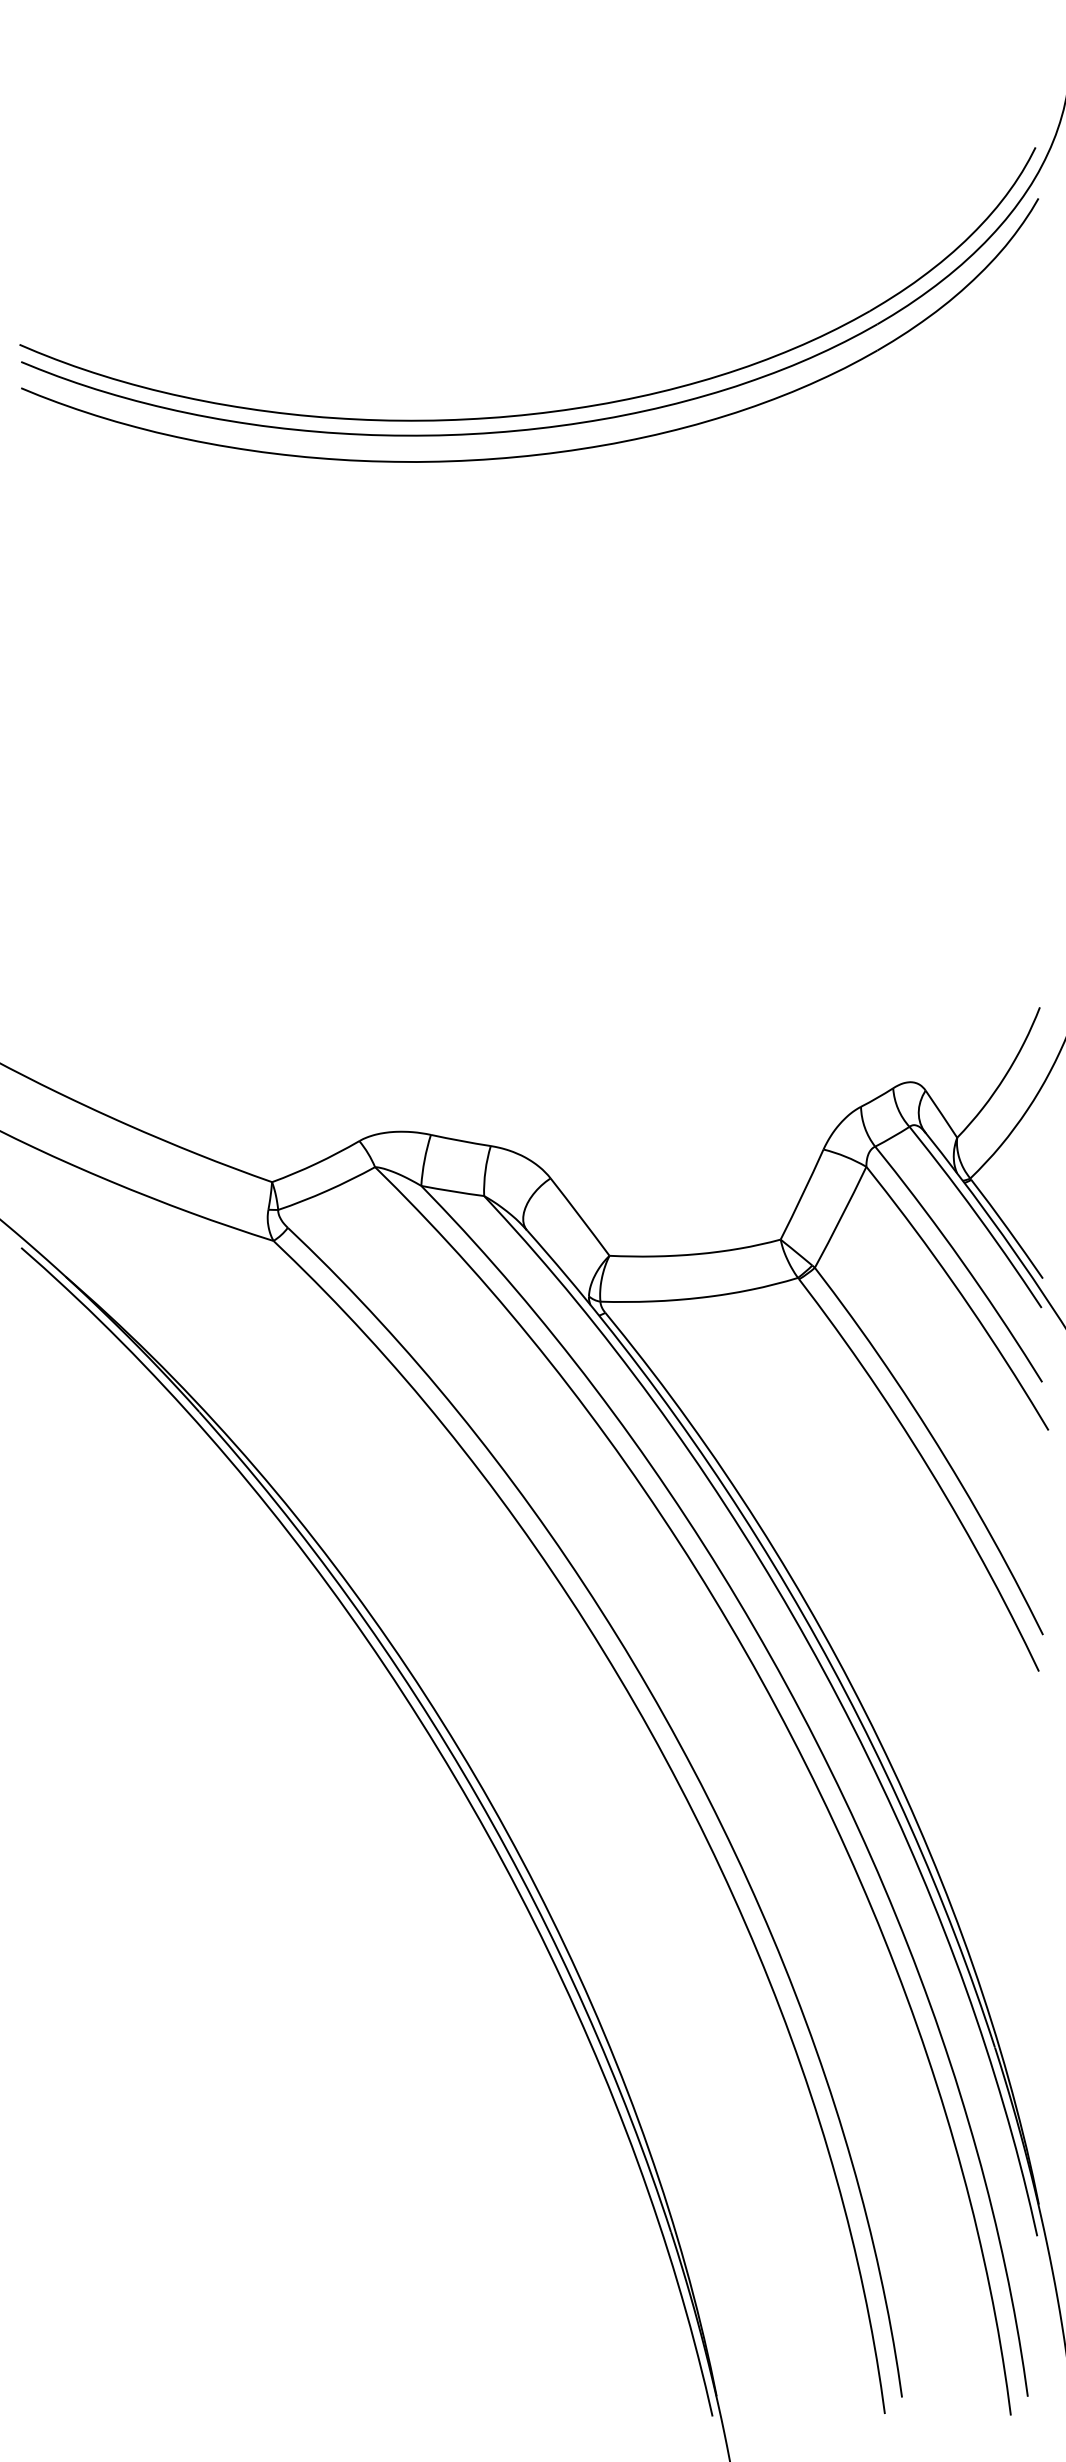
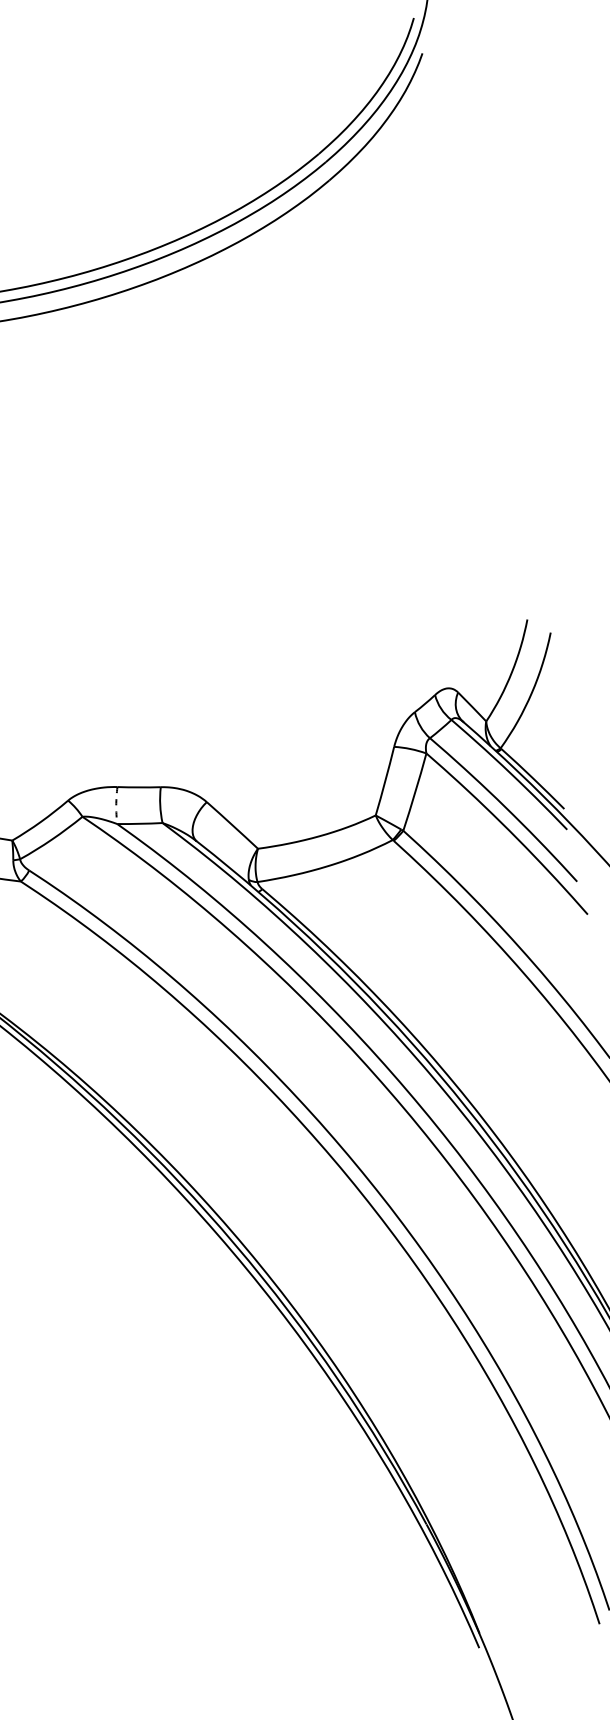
arc: (424, 1160) -> (116, 805), solid -> dashed

